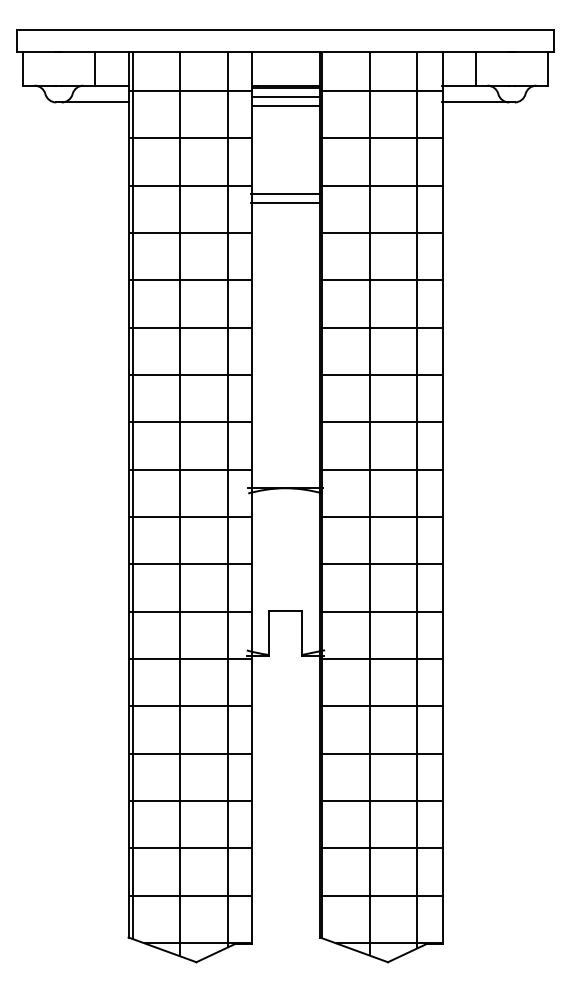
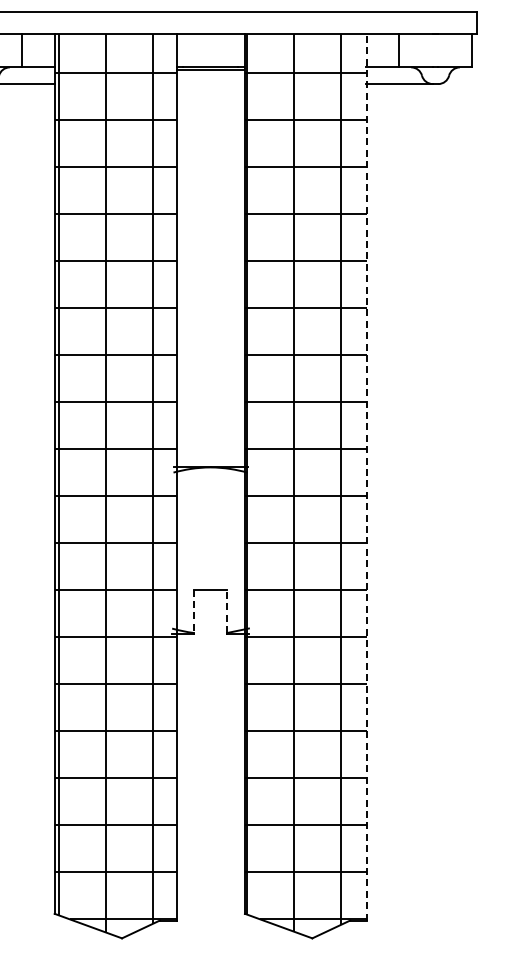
line: (285, 96) -> (210, 78), removed
line: (285, 105) -> (210, 87), removed
line: (285, 194) -> (210, 175), removed
line: (285, 203) -> (210, 184), removed
line: (443, 497) -> (367, 476), solid -> dashed
line: (268, 633) -> (193, 611), solid -> dashed
line: (302, 633) -> (227, 611), solid -> dashed

